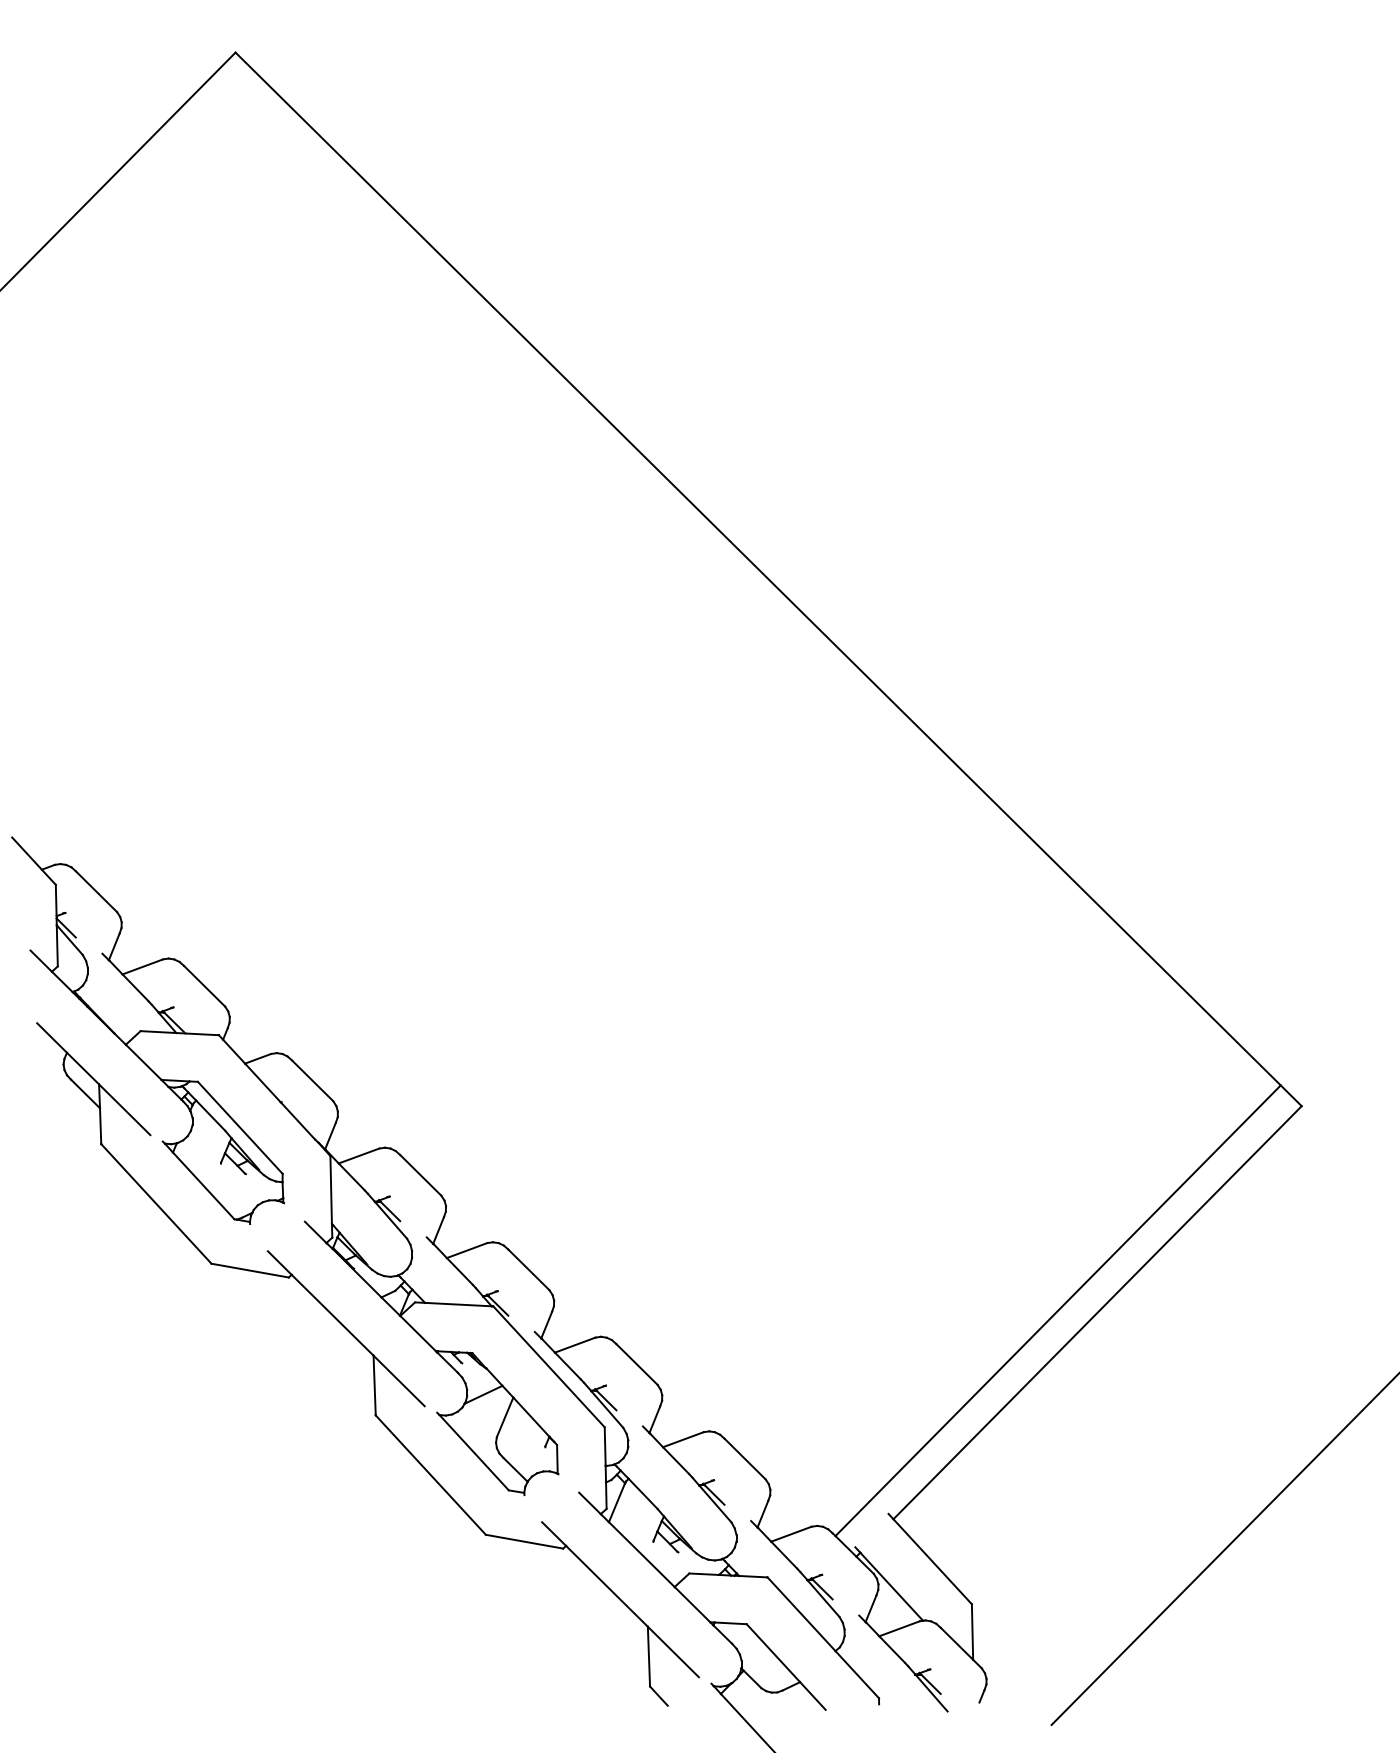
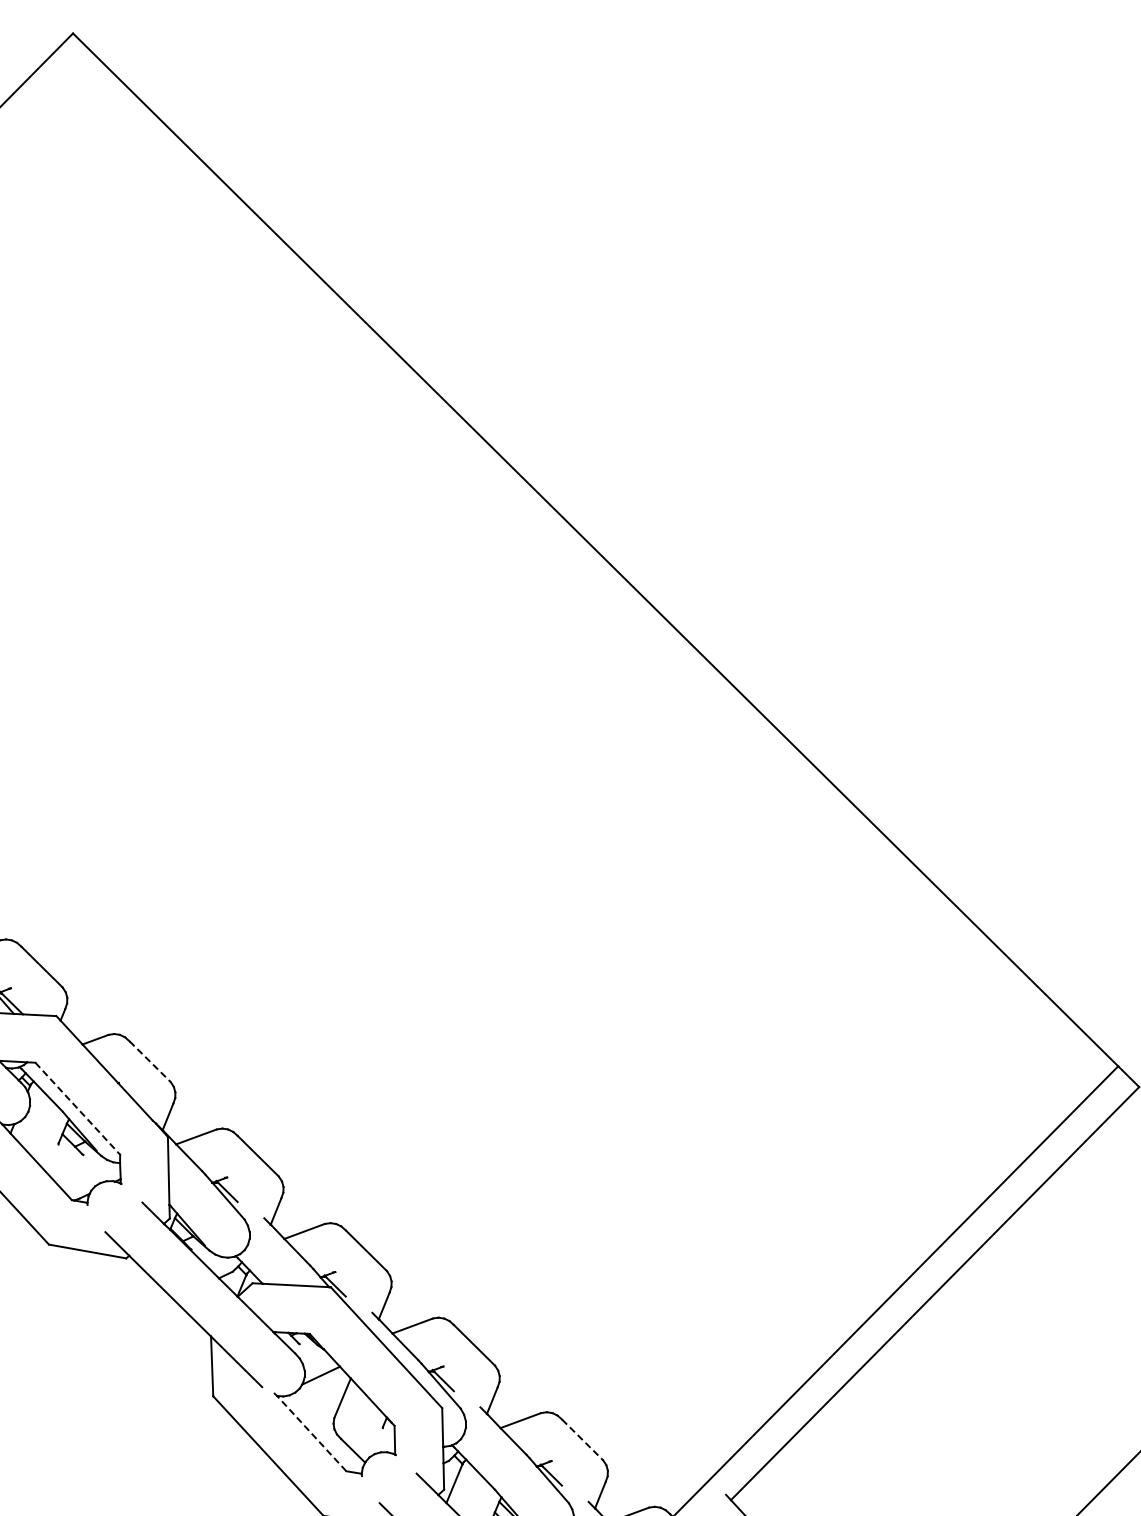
line: (312, 1080) -> (150, 1061), solid -> dashed
line: (240, 1127) -> (78, 1108), solid -> dashed
line: (473, 1452) -> (311, 1433), solid -> dashed
line: (745, 1459) -> (583, 1440), solid -> dashed

